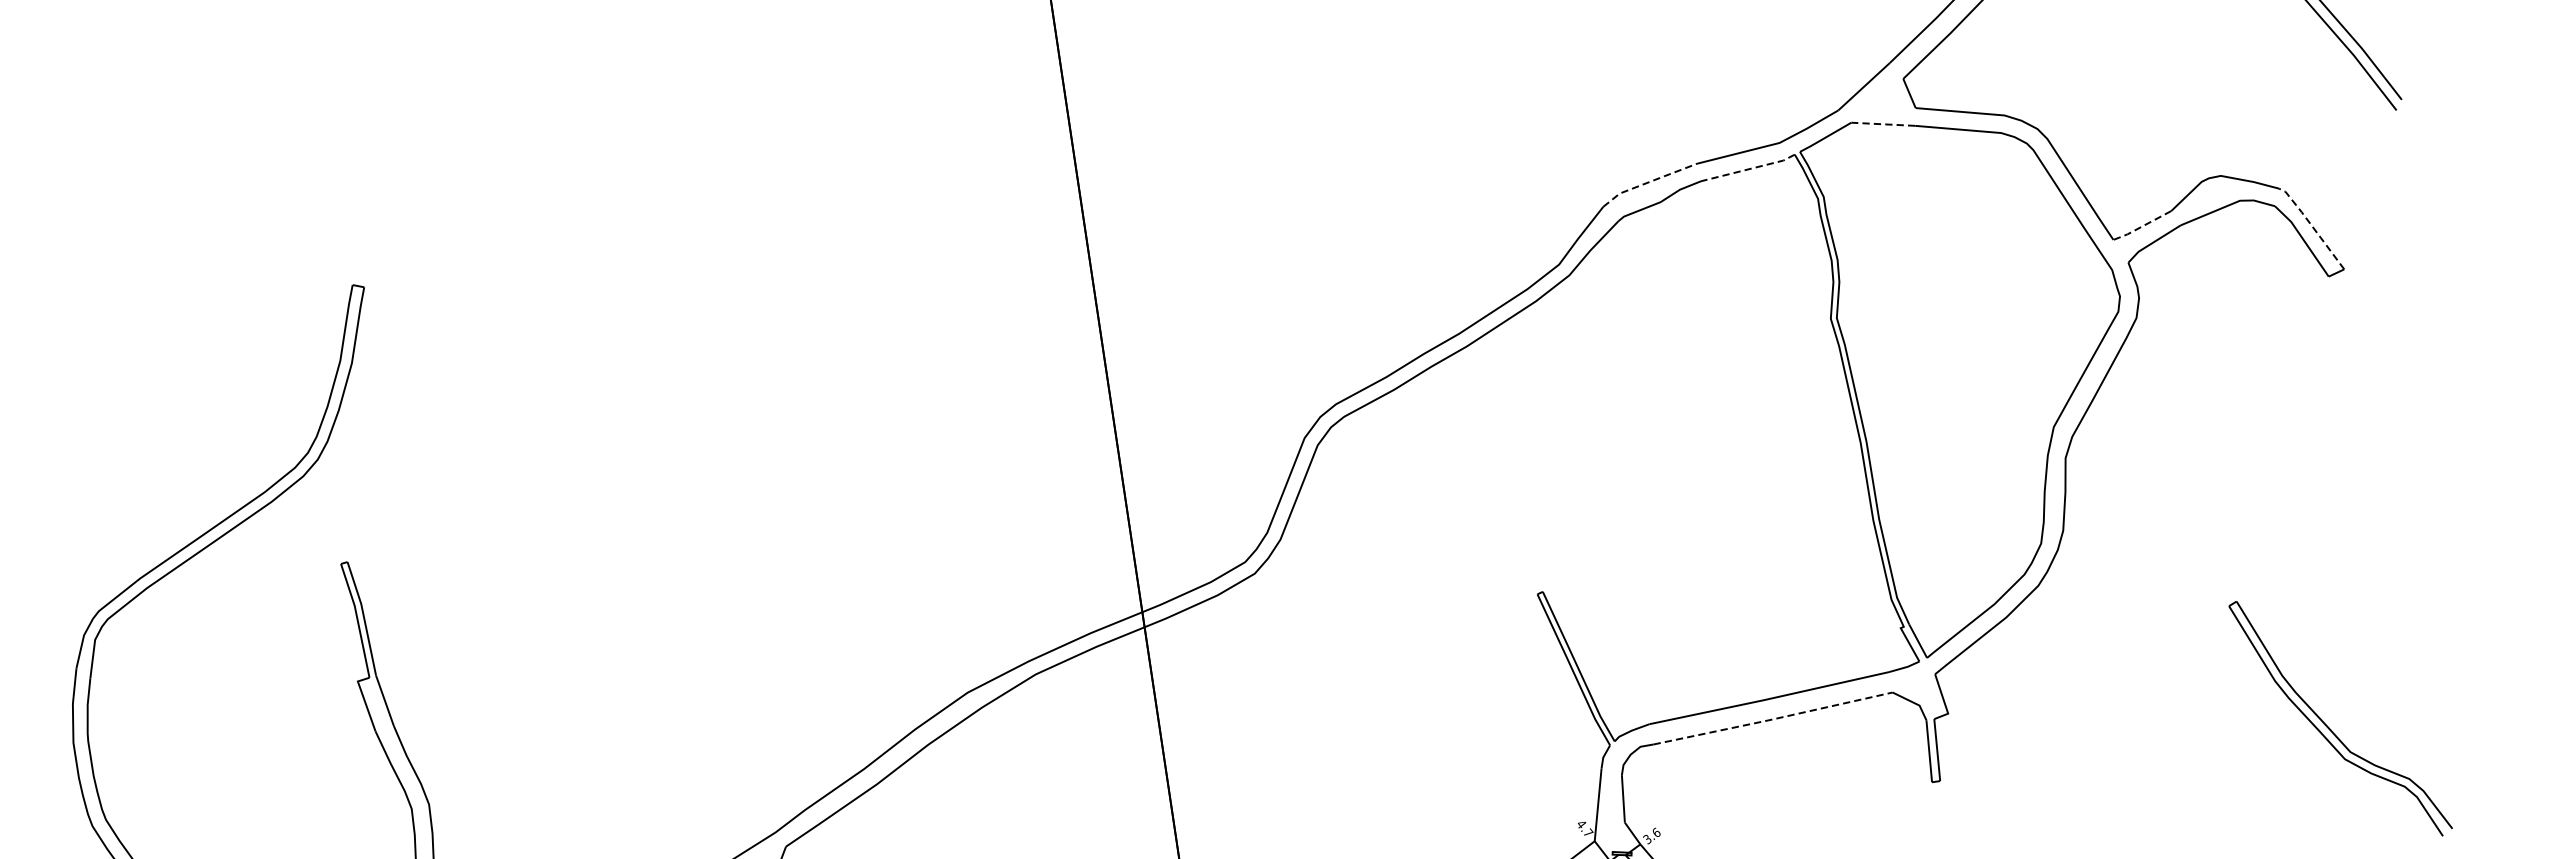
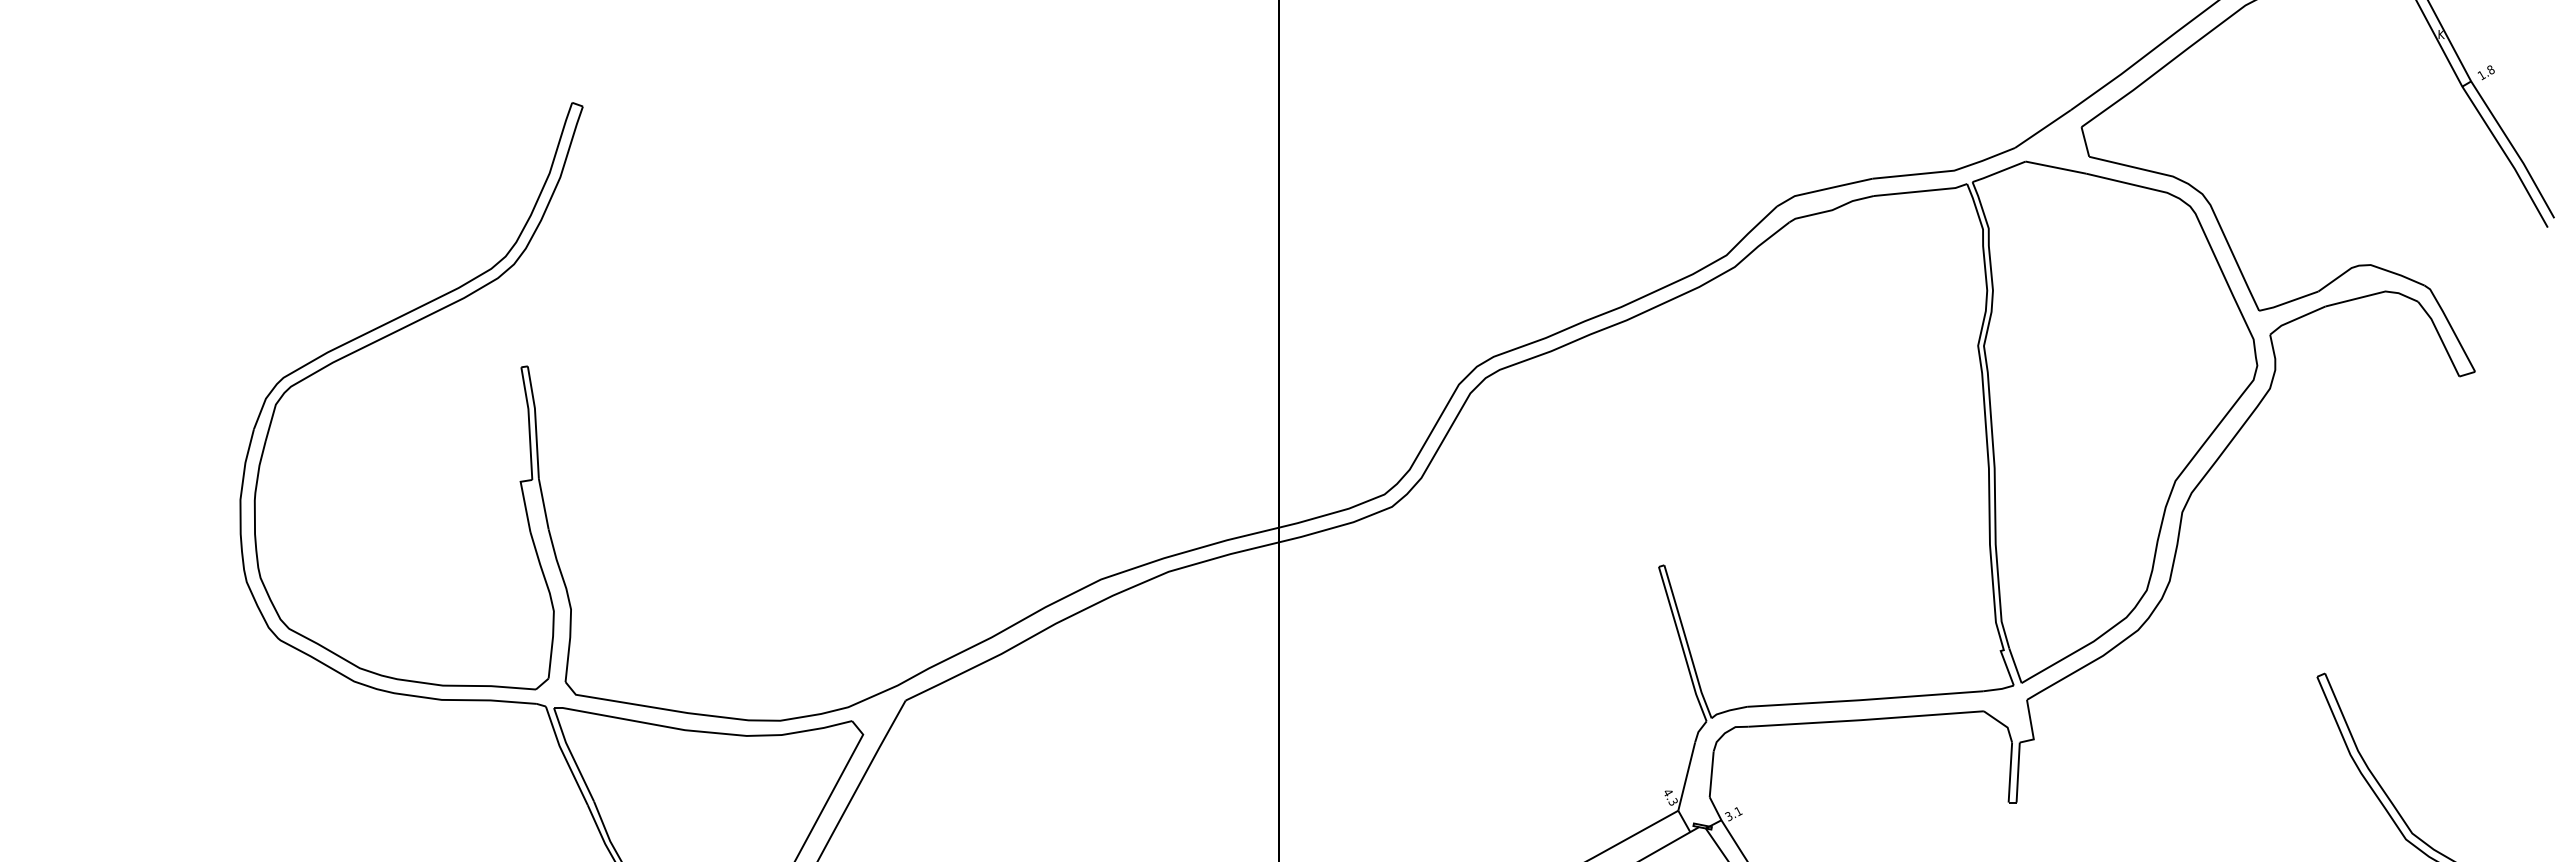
line: (1882, 124) -> (2055, 167), dashed -> solid
line: (1749, 169) -> (1921, 191), dashed -> solid
line: (1648, 182) -> (1823, 189), dashed -> solid
line: (2142, 226) -> (2288, 302), dashed -> solid
line: (2311, 226) -> (2450, 326), dashed -> solid
line: (1772, 719) -> (1865, 719), dashed -> solid
text: (1588, 832) -> (1673, 801), 4.7 -> 4.3
text: (1656, 832) -> (1738, 811), 3.6 -> 3.1

